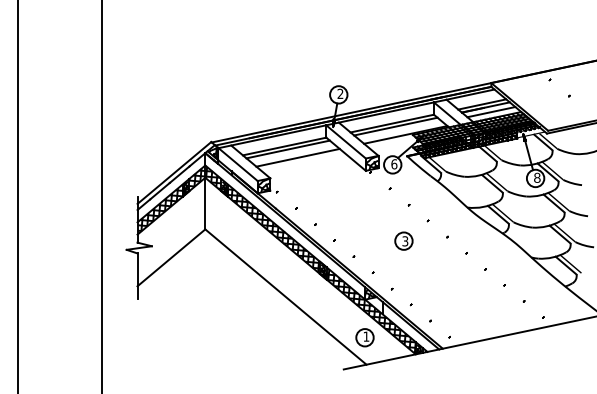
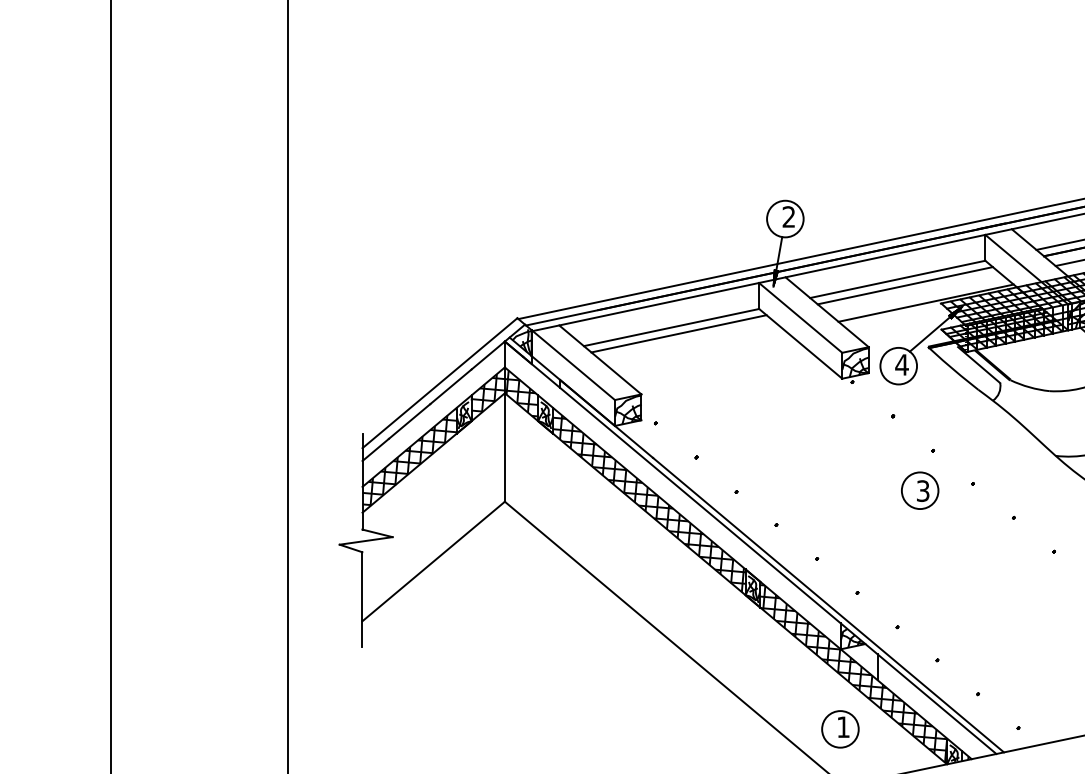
line: (297, 157) -> (698, 350), removed
text: (394, 164) -> (902, 365), 6 -> 4
part: (403, 240) -> (919, 489), moved

